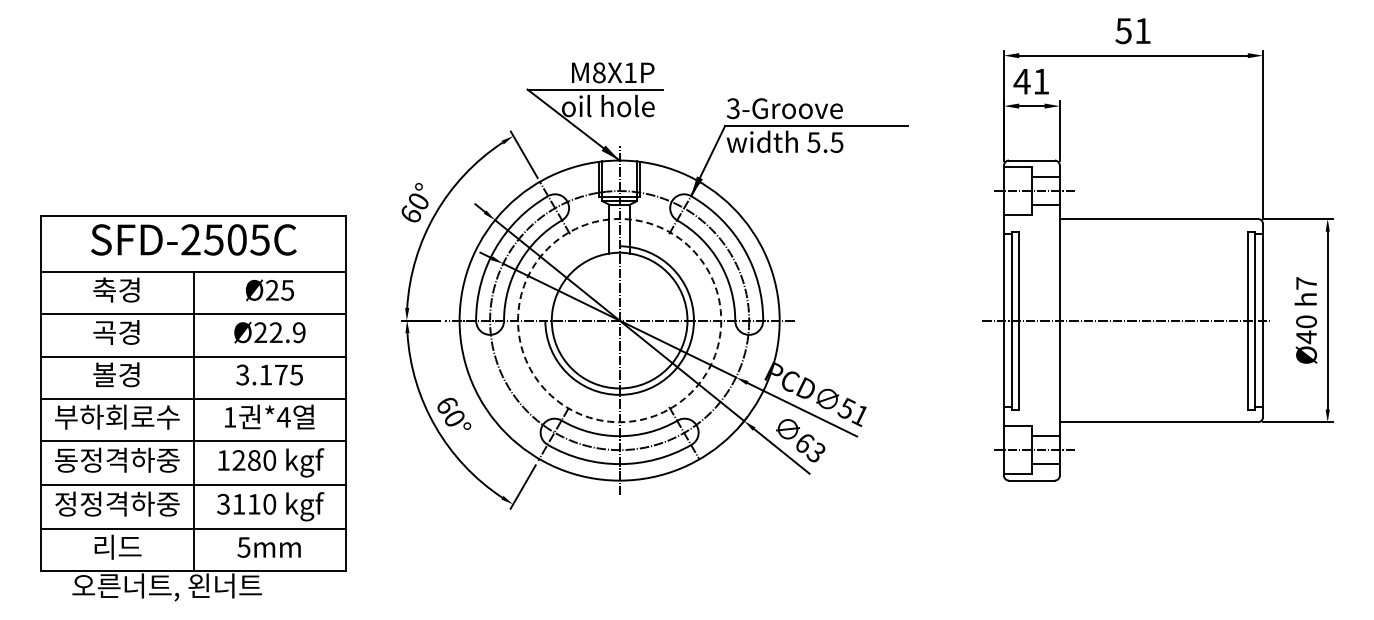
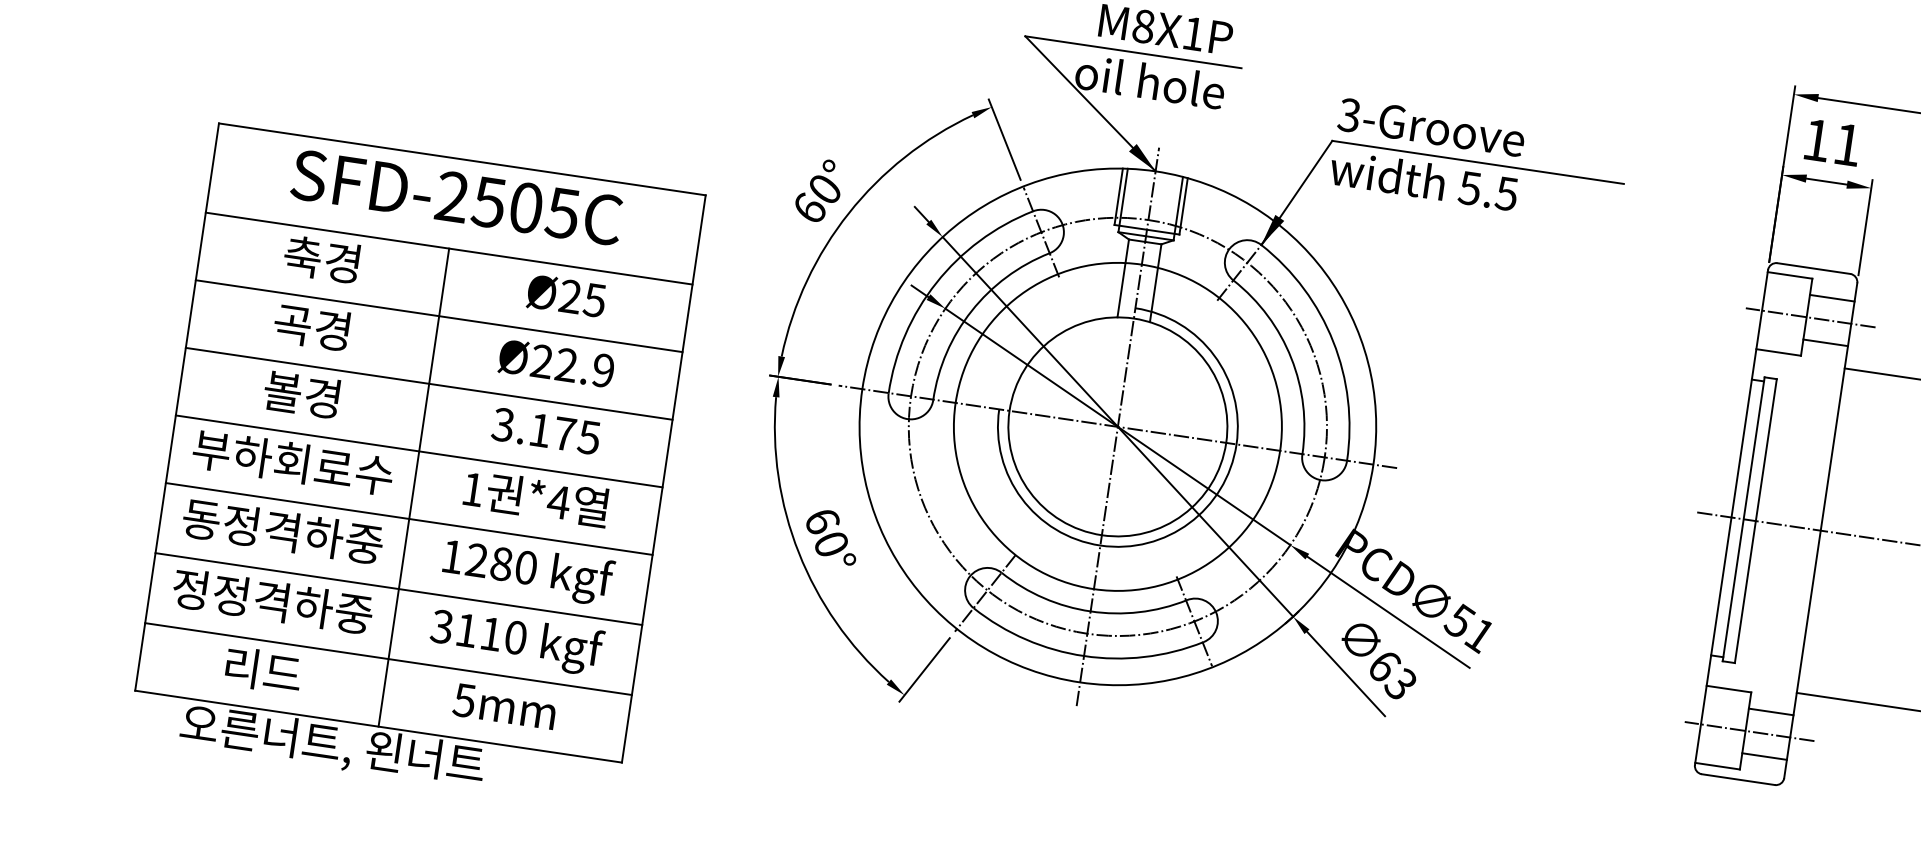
text: (1021, 81) -> (1815, 139), 41 -> 11
circle: (619, 320) -> (1117, 426), dashed -> solid

